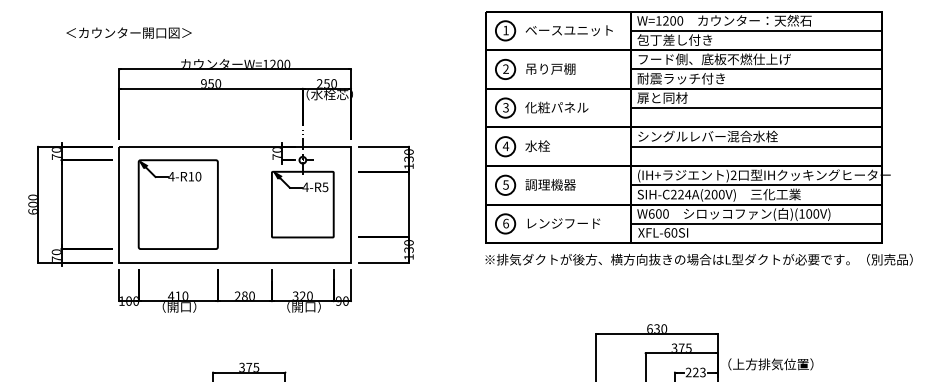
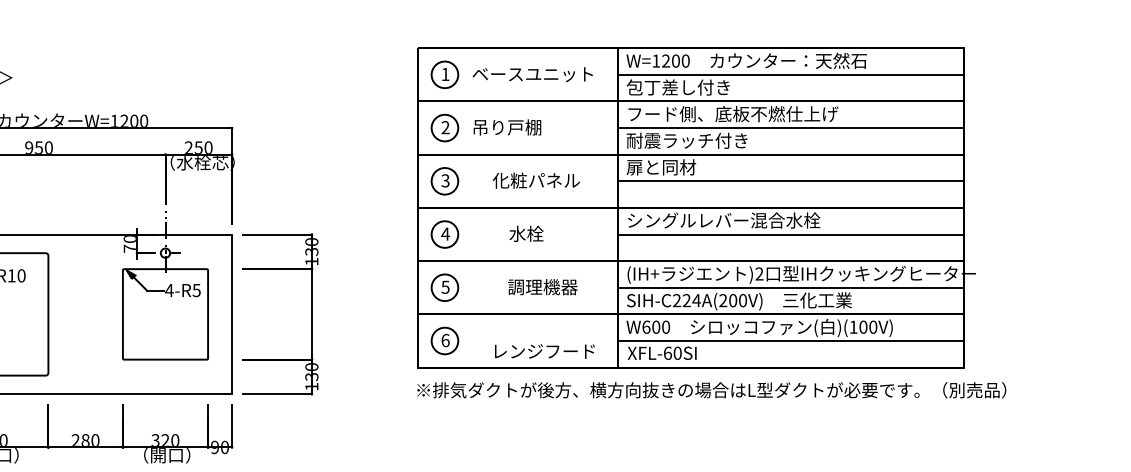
text: (556, 107) -> (535, 180), moved
text: (537, 146) -> (526, 234), moved
text: (550, 184) -> (542, 286), moved
text: (563, 223) -> (544, 351), moved

